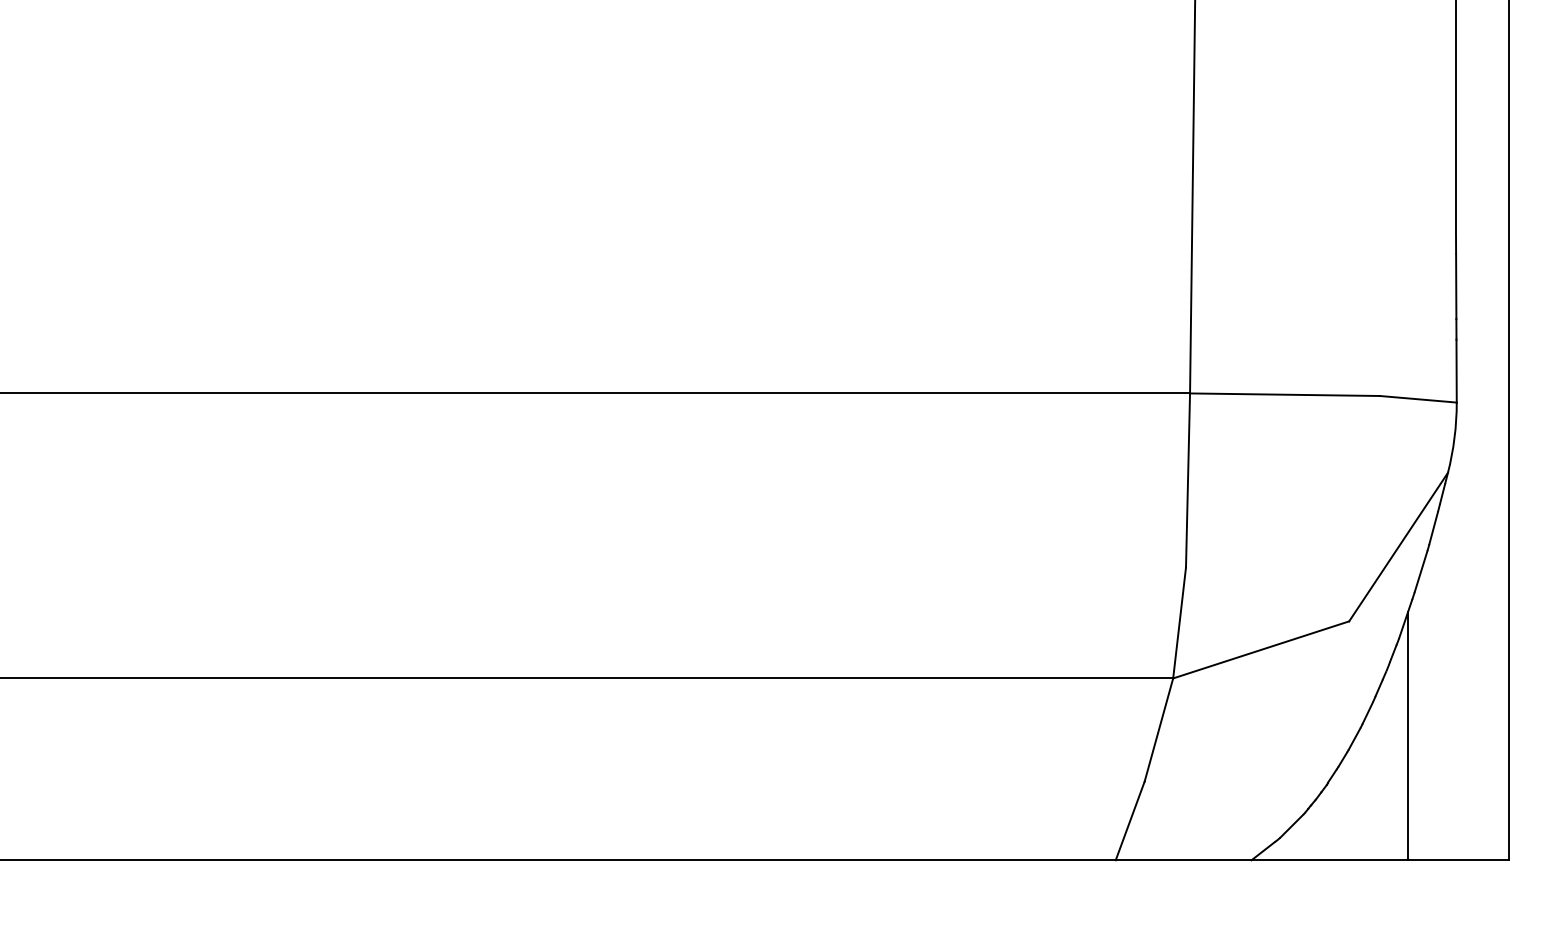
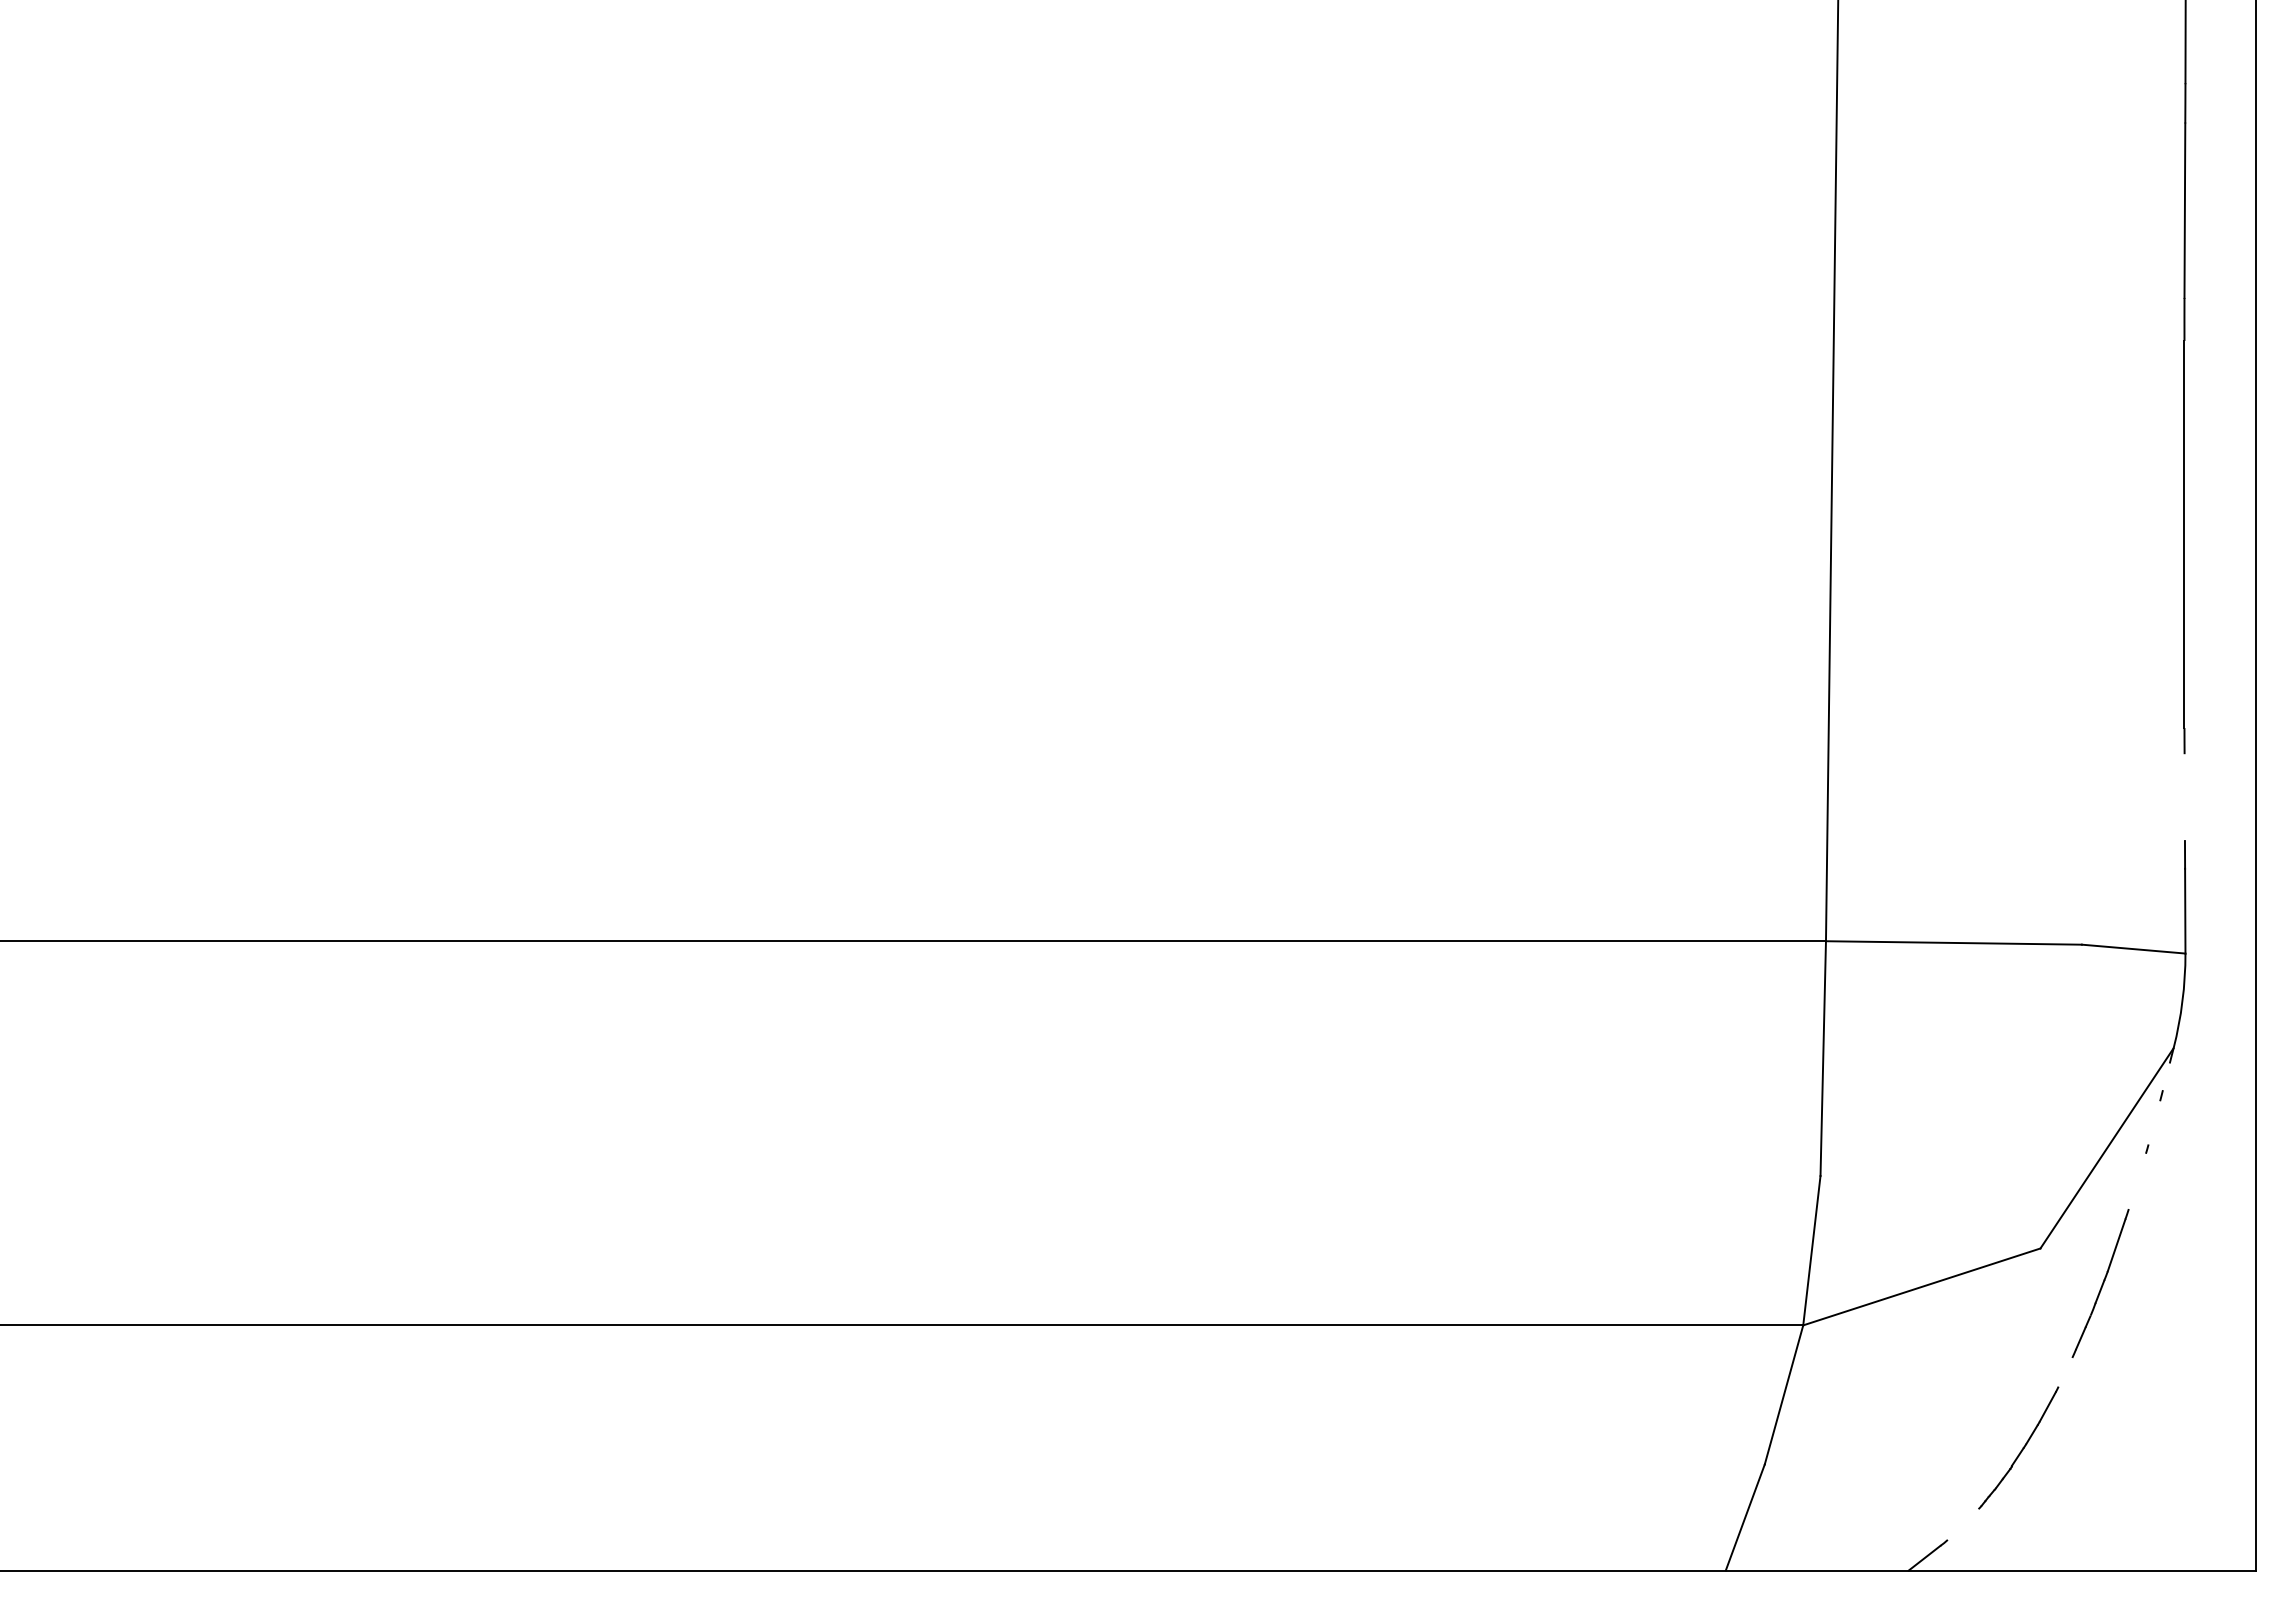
line: (1456, 286) -> (2184, 797), removed
line: (1441, 493) -> (2165, 1076), removed
line: (1433, 527) -> (2154, 1122), removed
line: (1420, 571) -> (2136, 1181), removed
line: (1367, 712) -> (2065, 1371), removed
line: (1407, 735) -> (2119, 1402), removed
line: (1291, 826) -> (1962, 1524), removed

